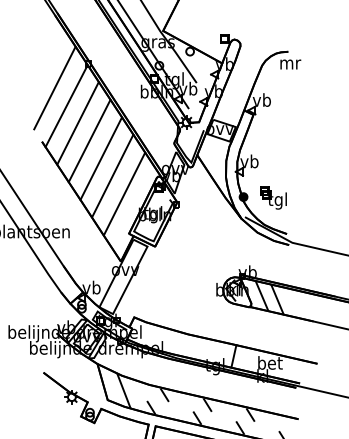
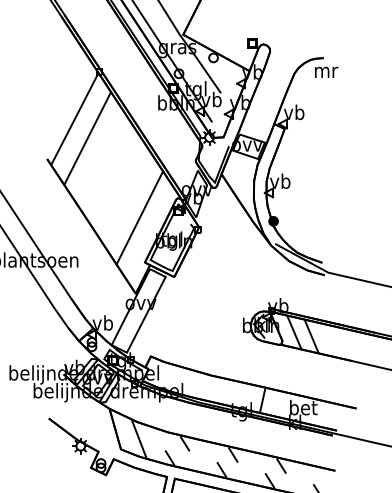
line: (54, 87) -> (61, 98), removed
line: (89, 141) -> (100, 158), removed
line: (100, 158) -> (112, 177), removed
line: (112, 175) -> (126, 197), removed
part: (273, 197) -> (307, 221), removed

